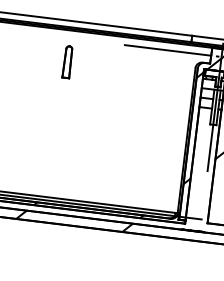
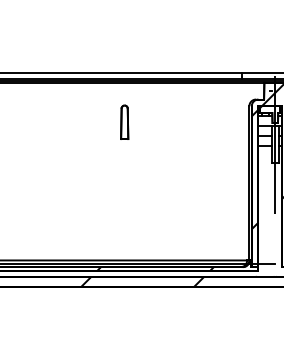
line: (168, 50) -> (218, 91), removed
part: (67, 61) -> (124, 121), moved

